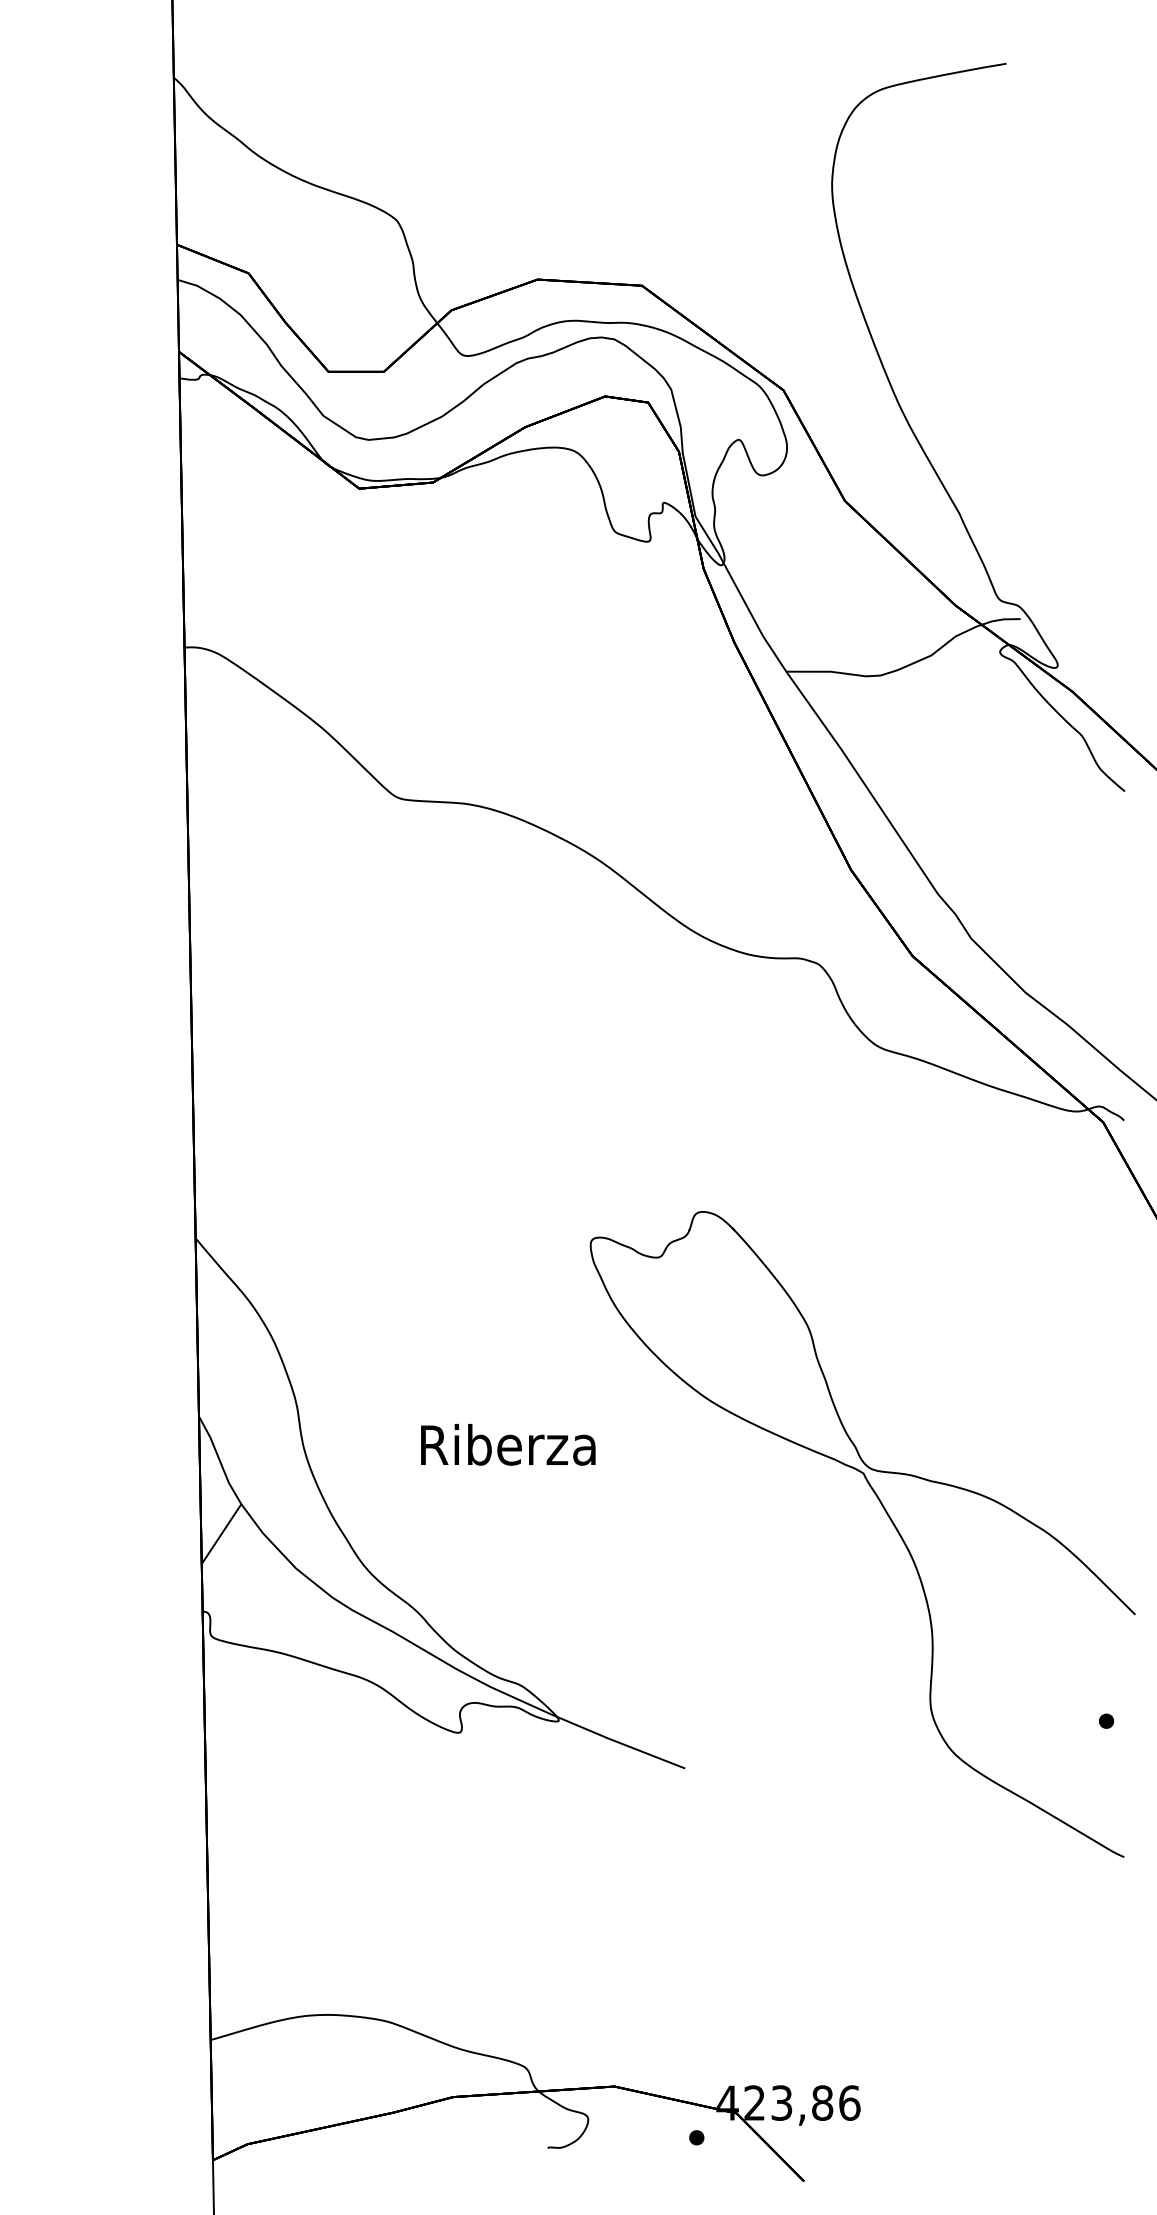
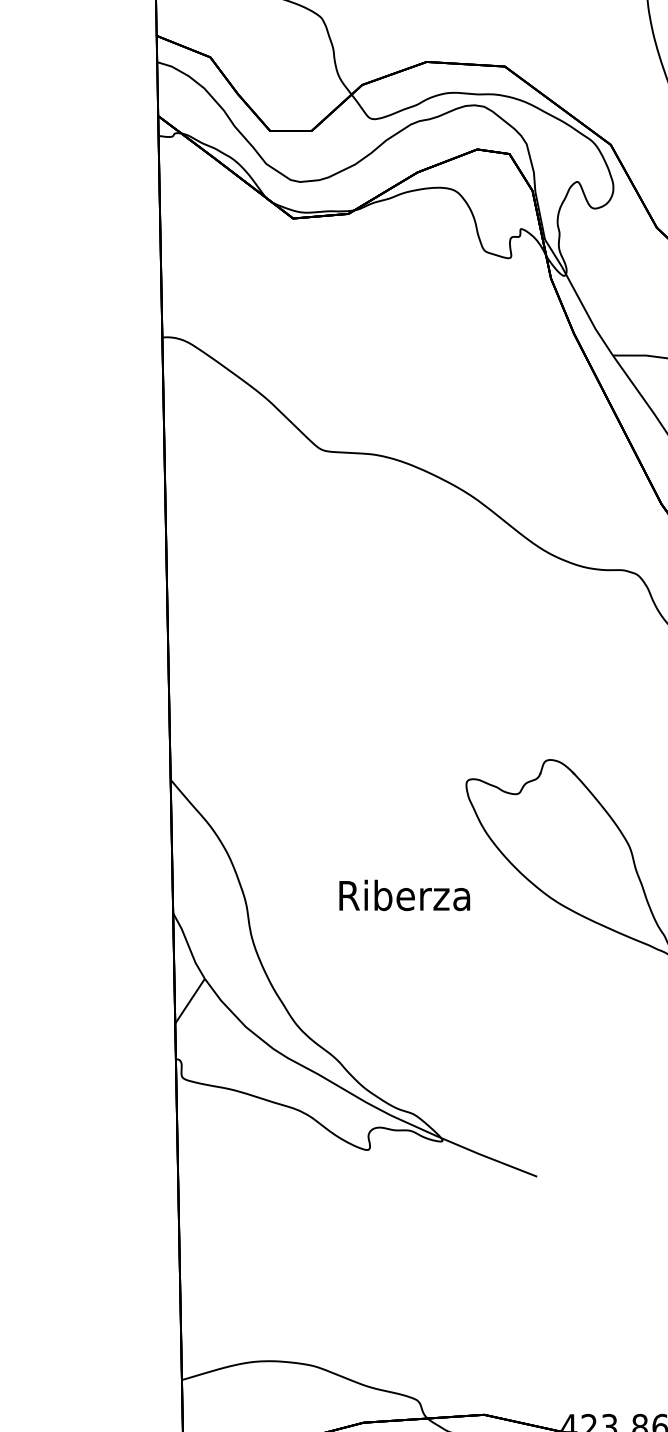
text: (508, 1444) -> (404, 895), moved

